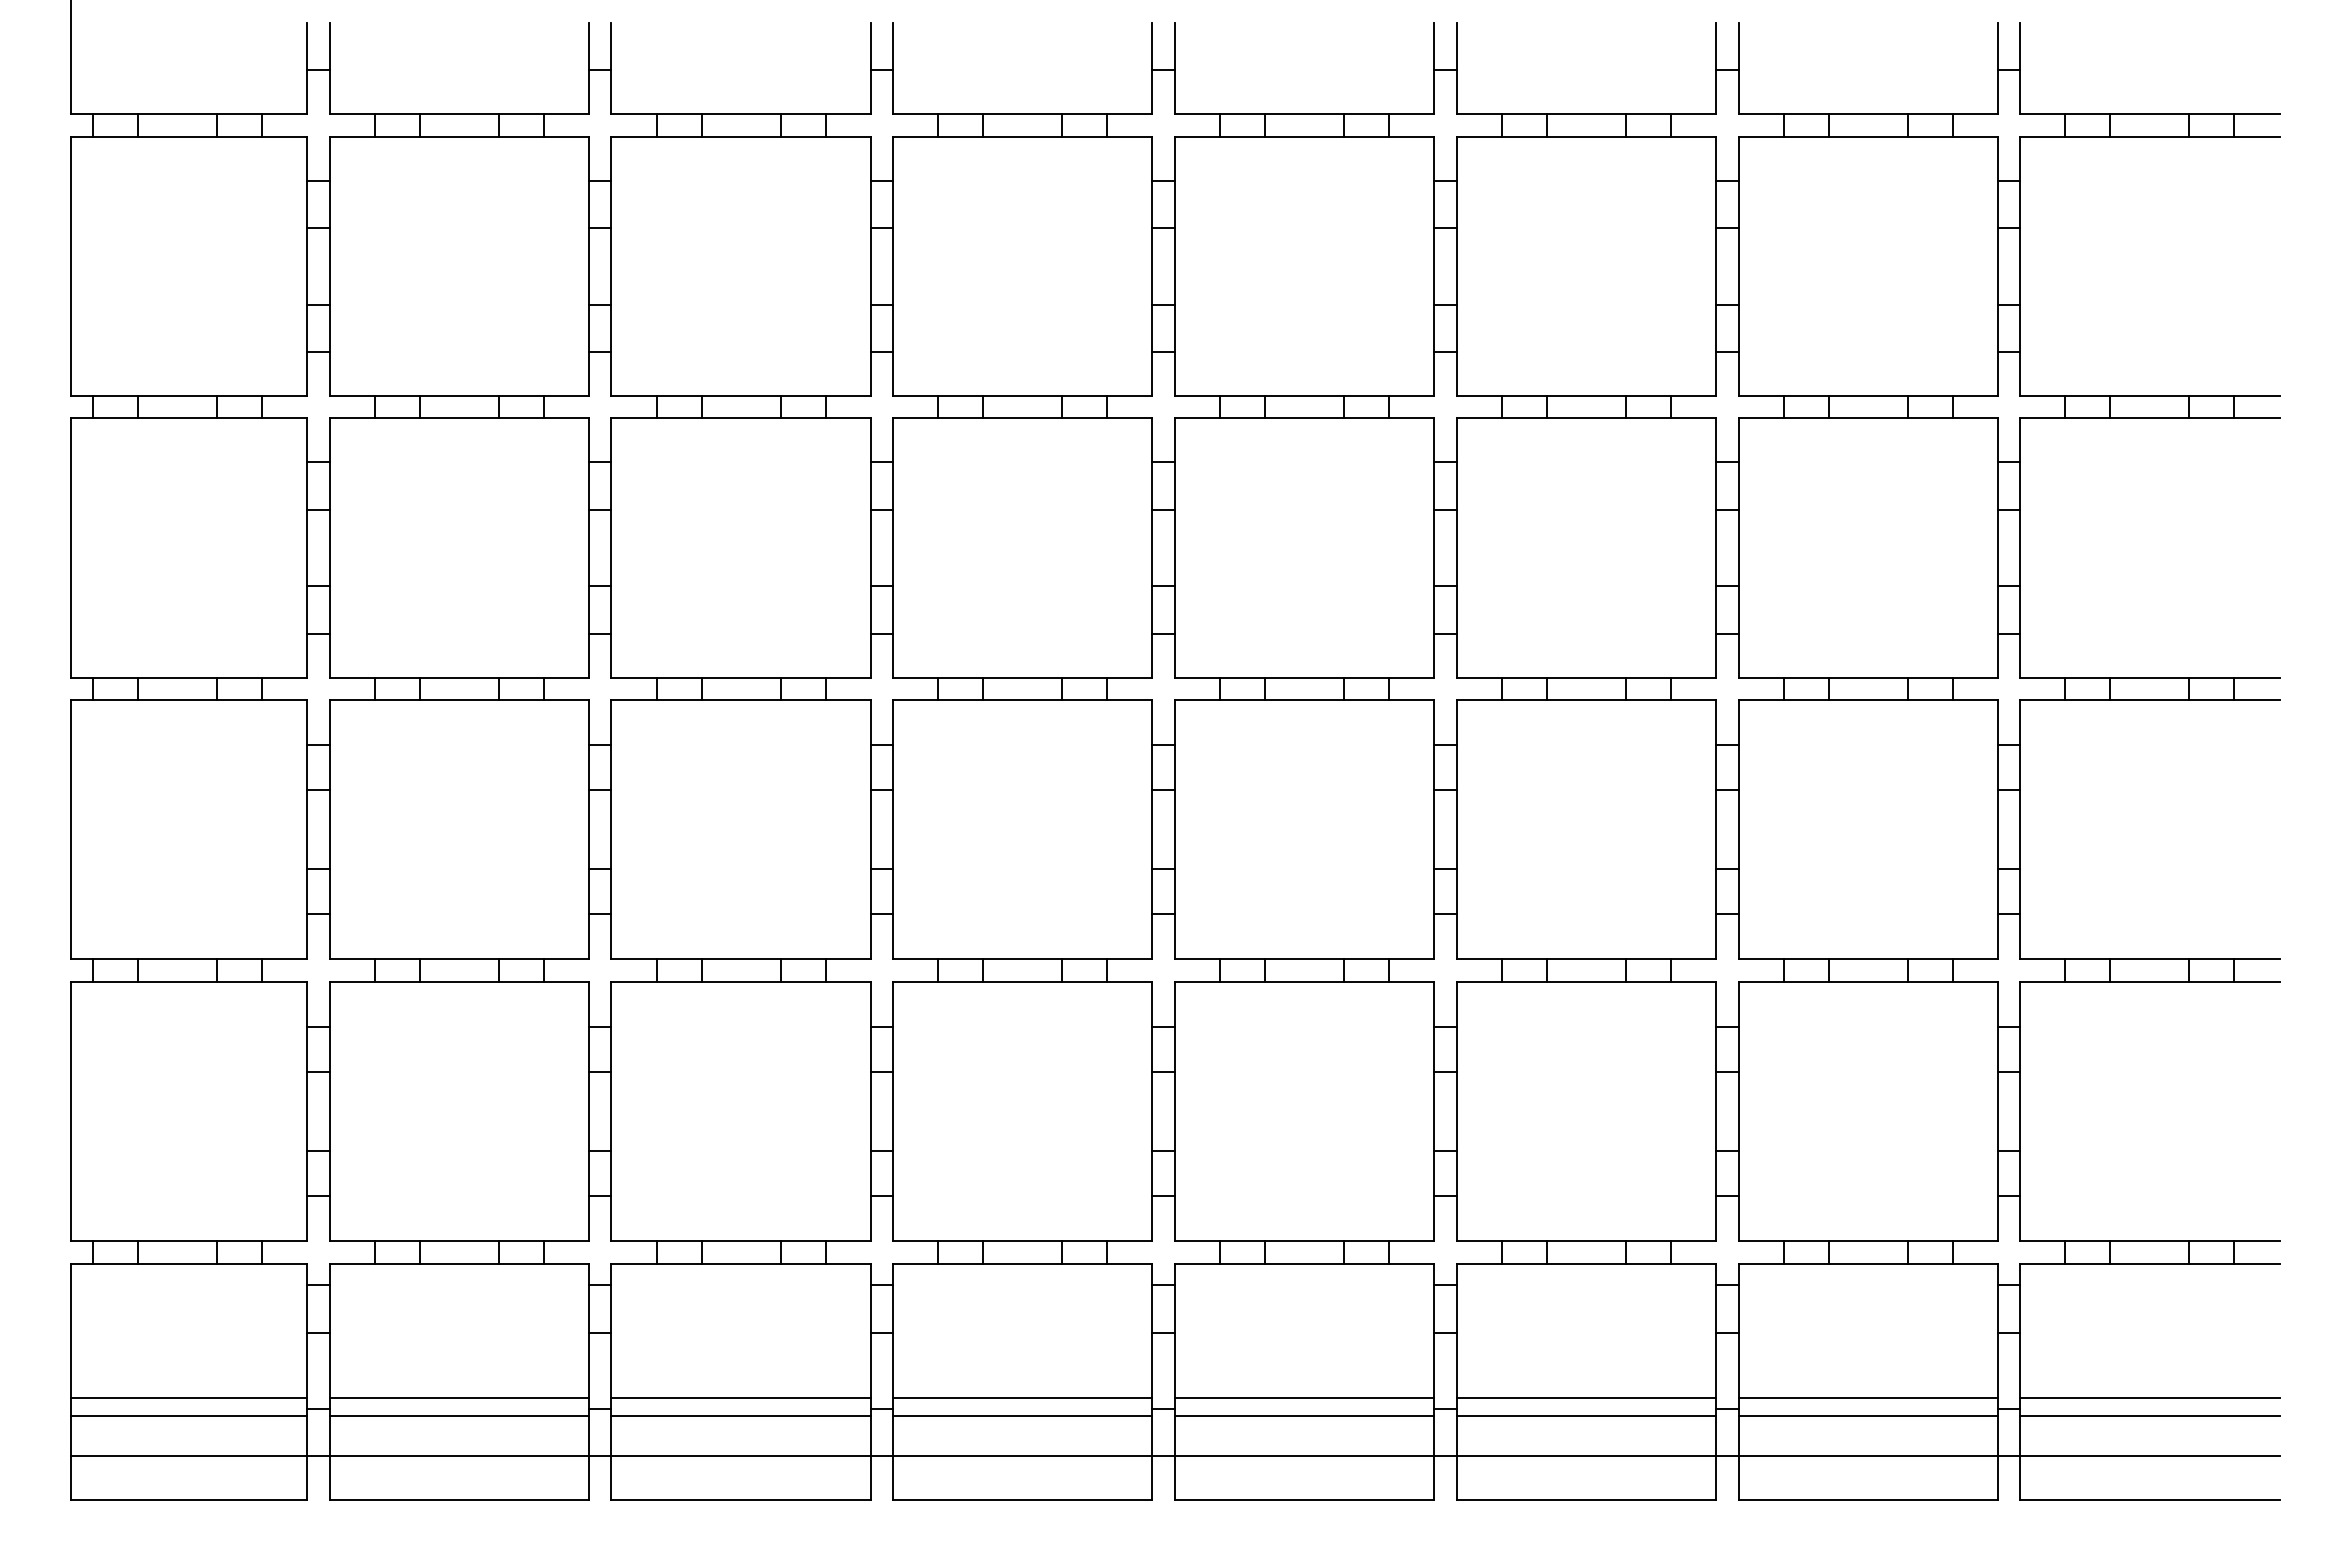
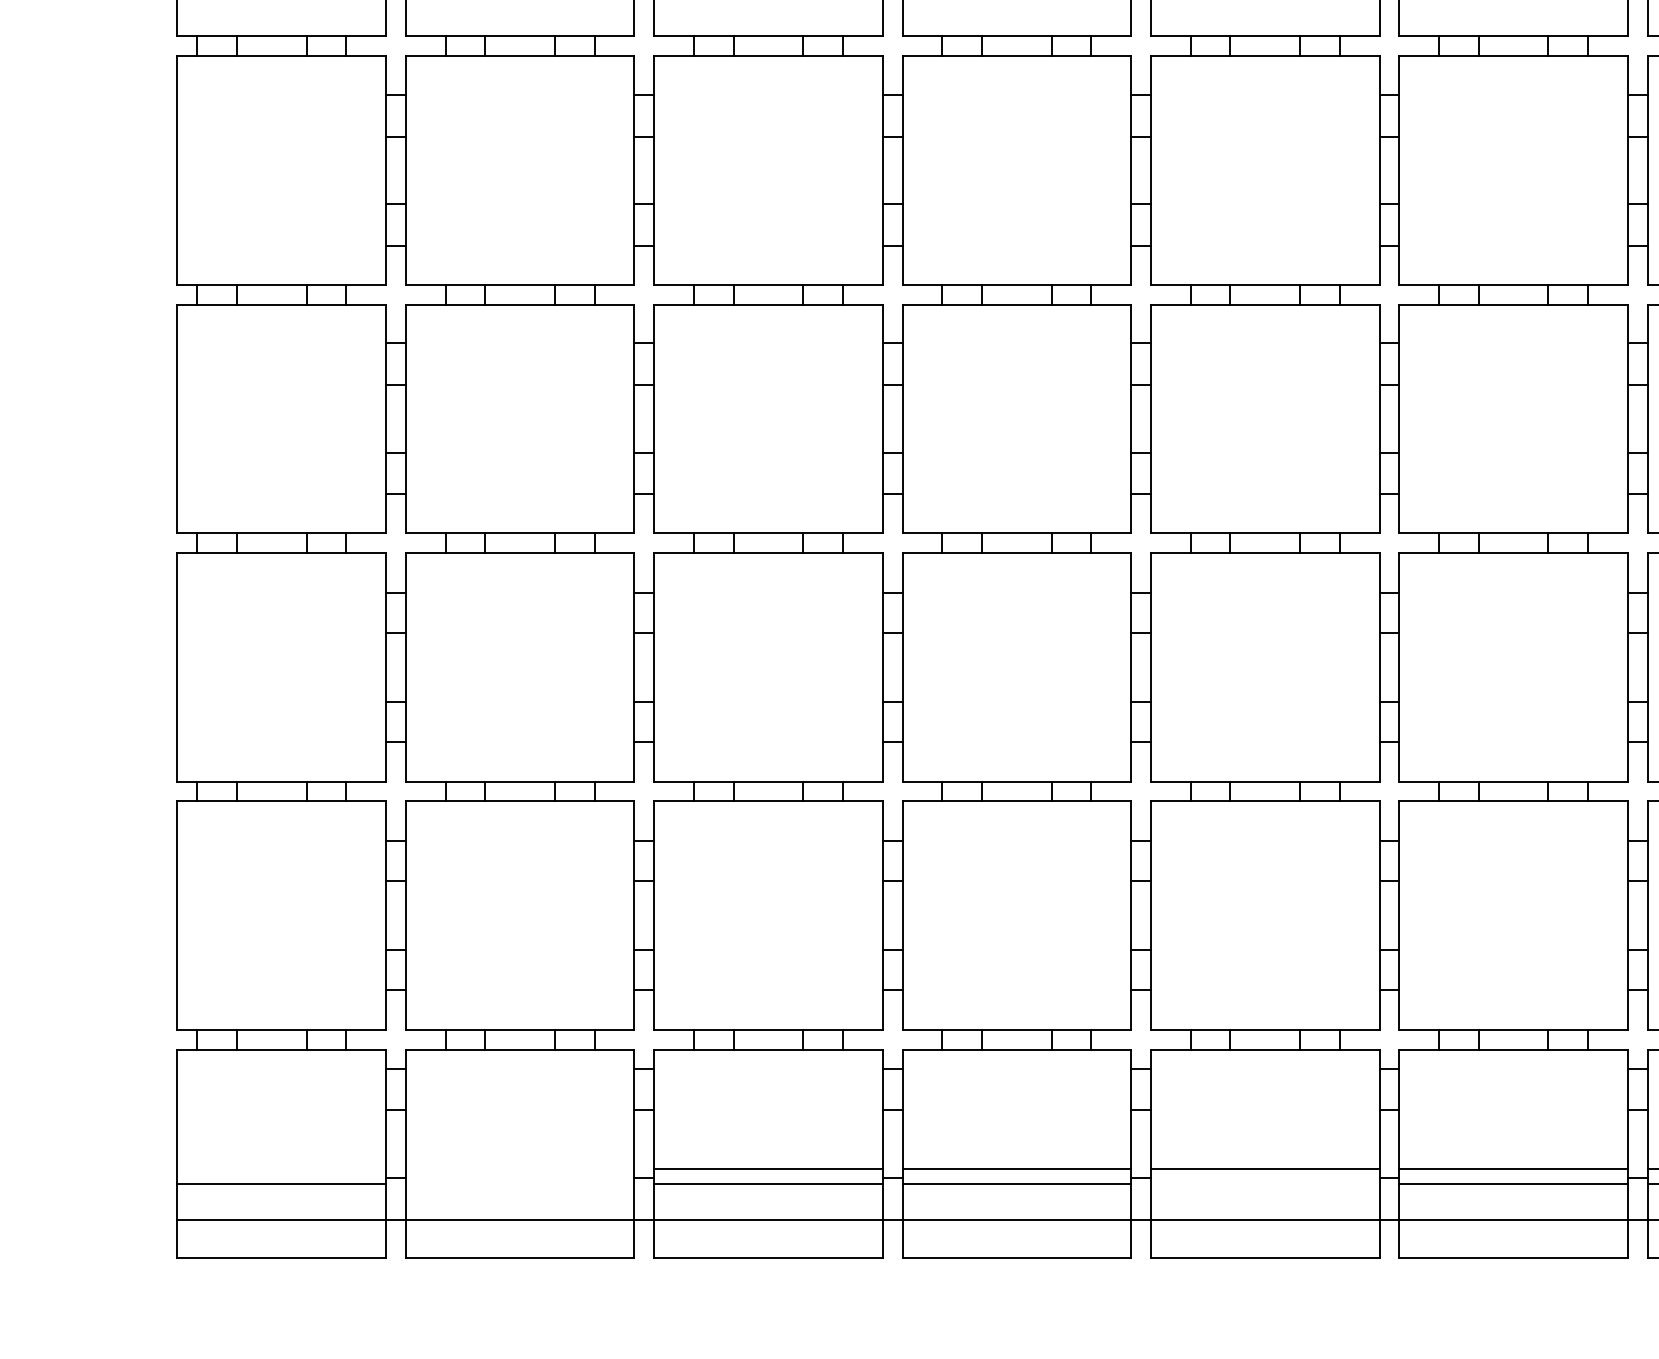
line: (188, 1398) -> (281, 1168), removed
line: (458, 1398) -> (519, 1168), removed
line: (458, 1415) -> (519, 1183), removed
line: (1304, 1415) -> (1265, 1183), removed

